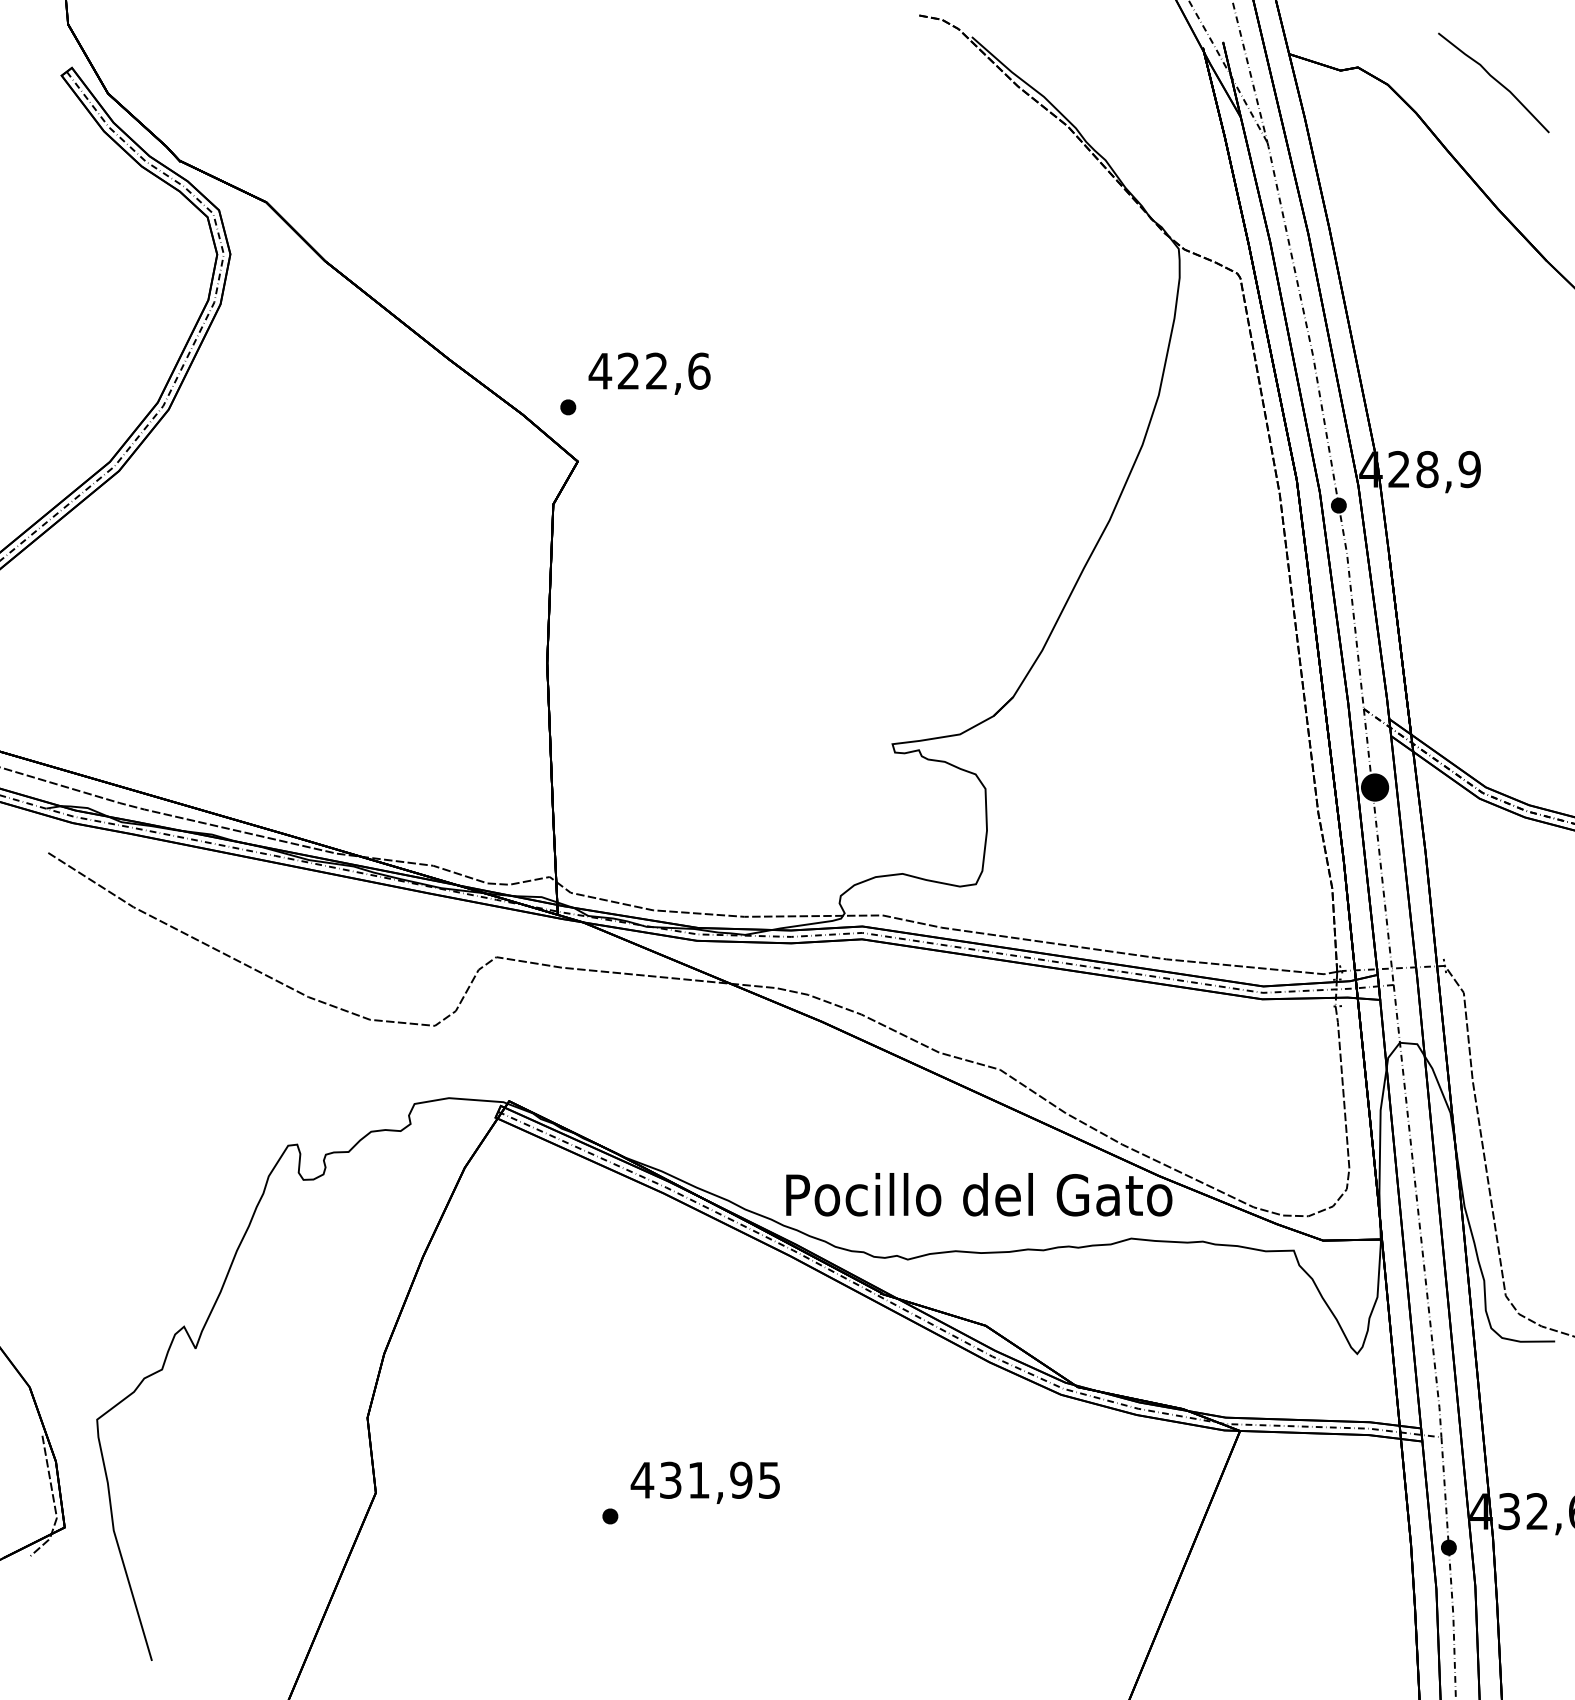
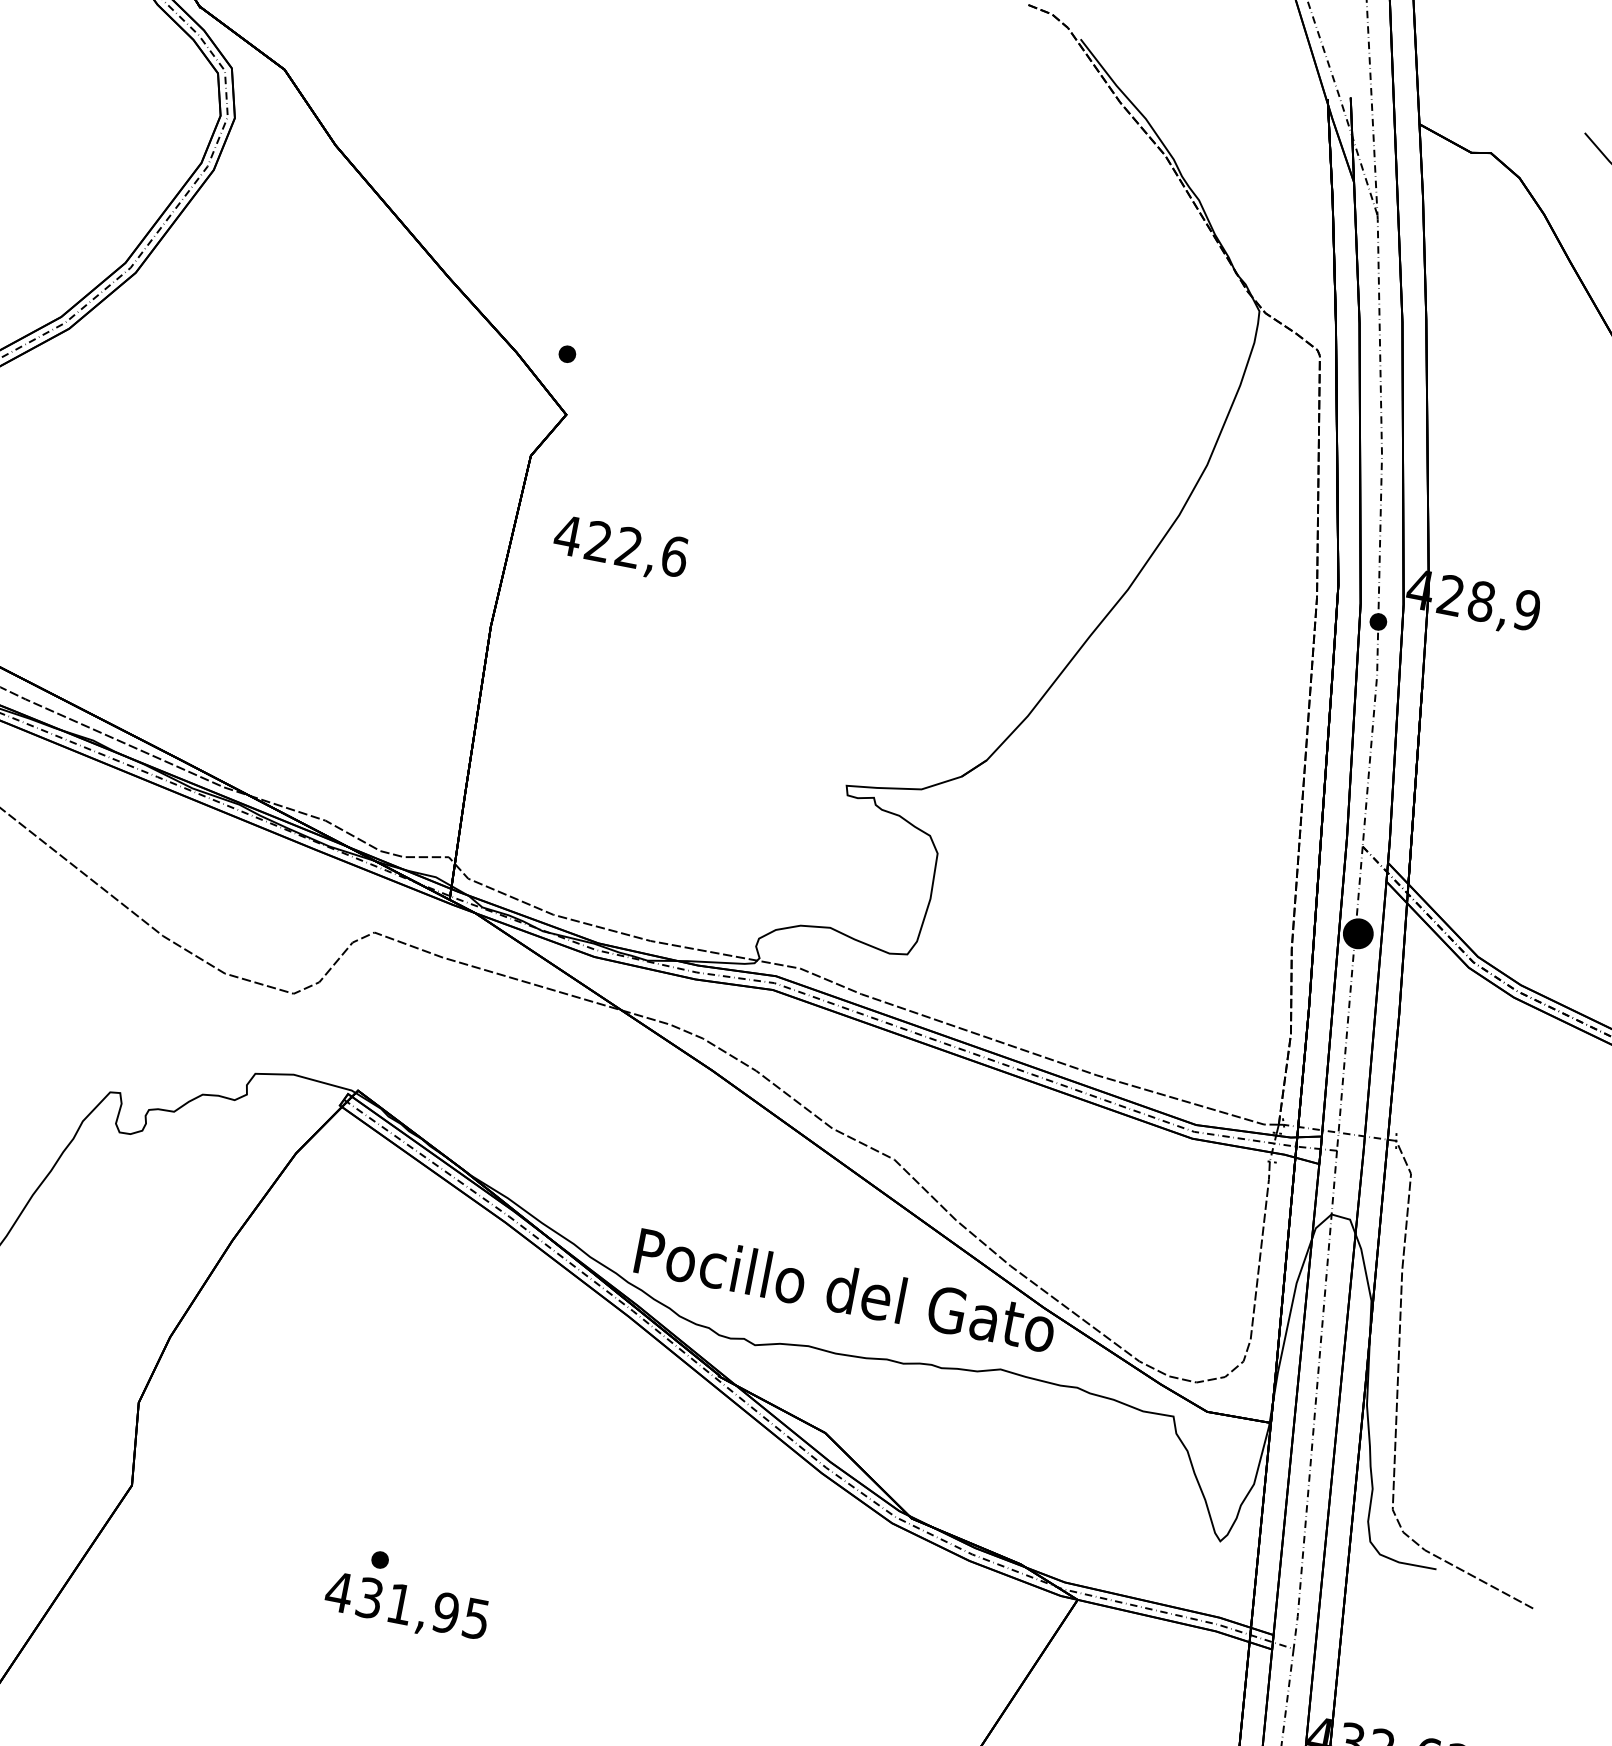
text: (649, 373) -> (620, 548), moved
text: (704, 1482) -> (405, 1607), moved

